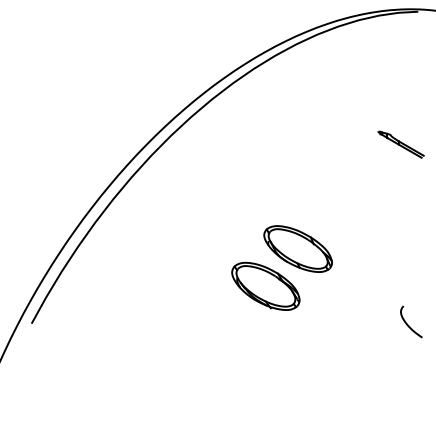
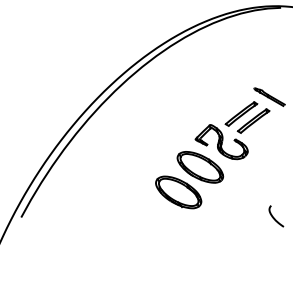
part: (345, 194) -> (232, 130), added

